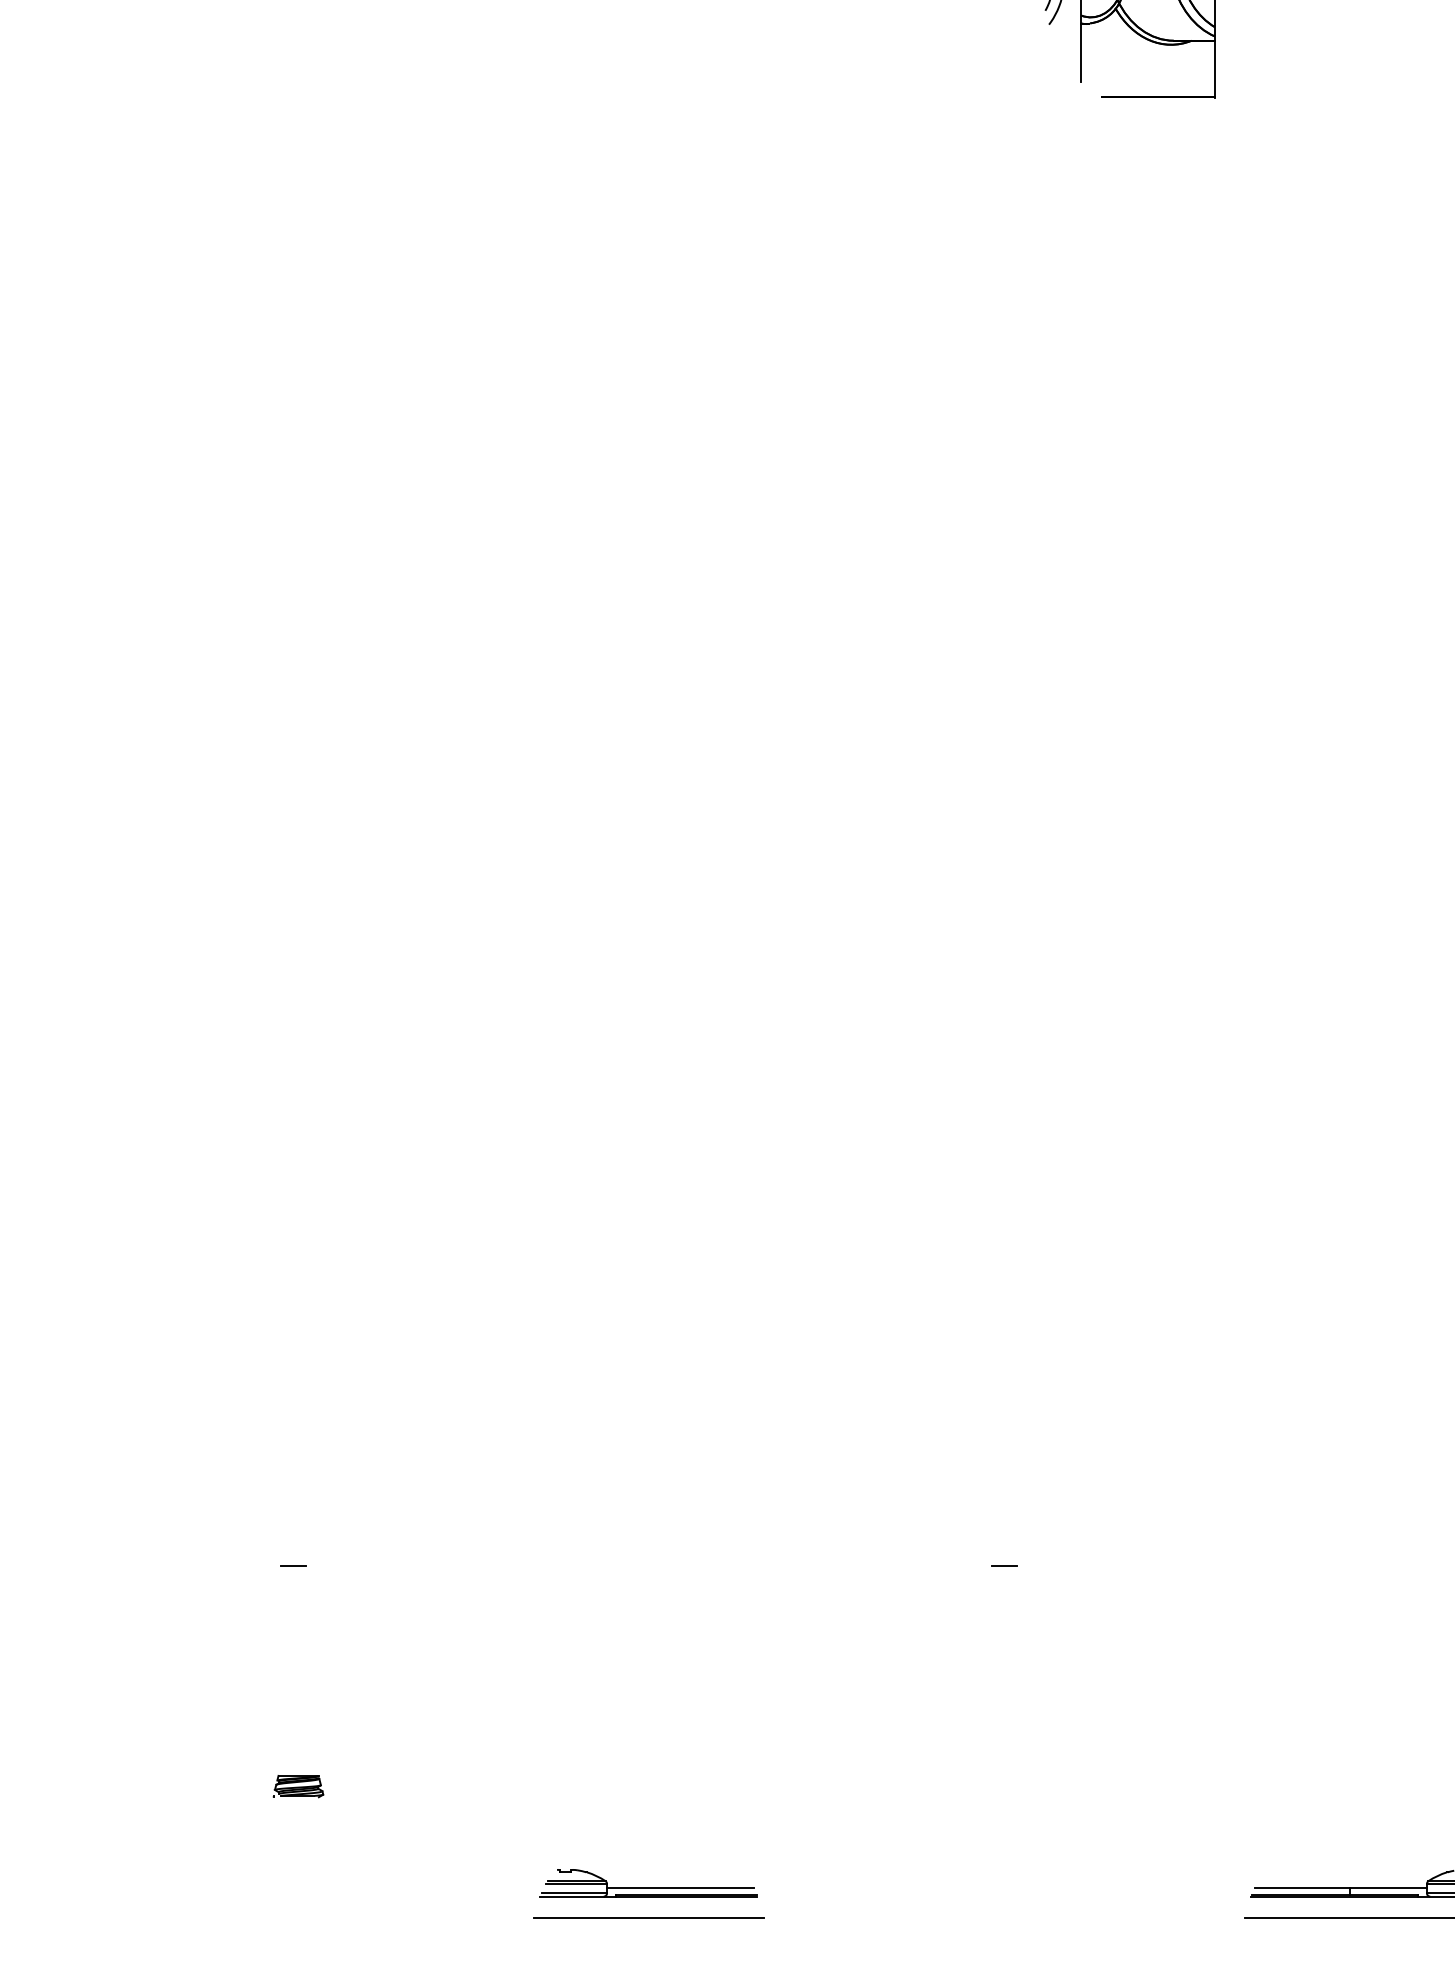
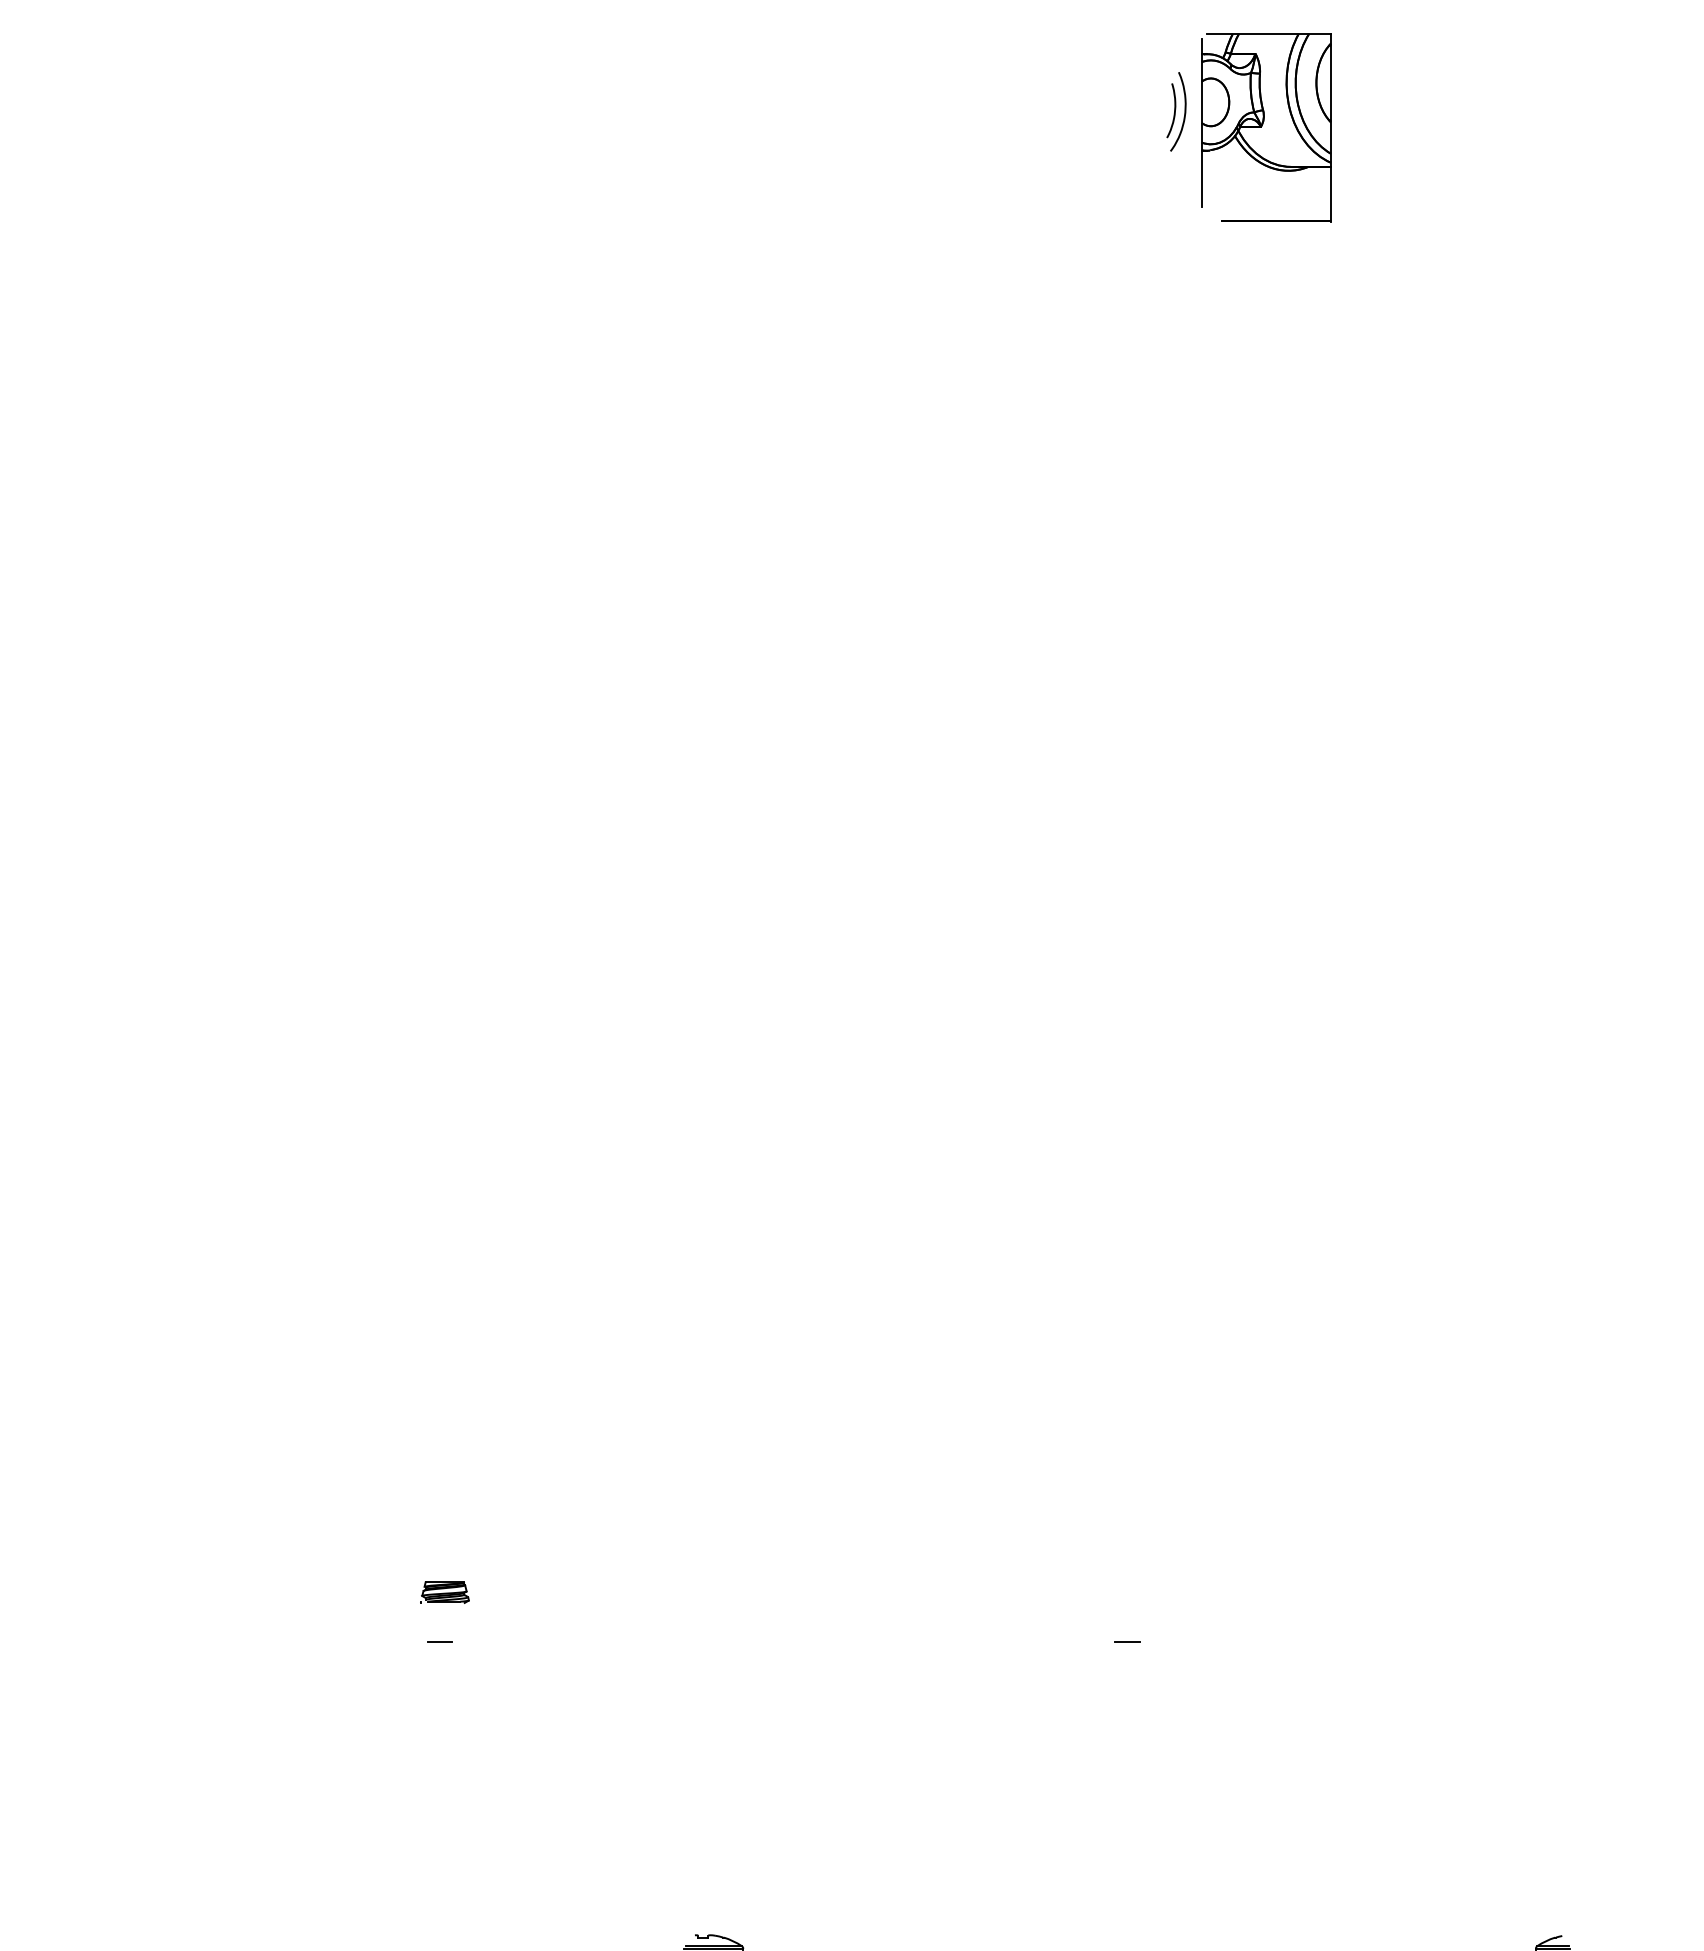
part: (297, 1786) -> (444, 1592), moved

